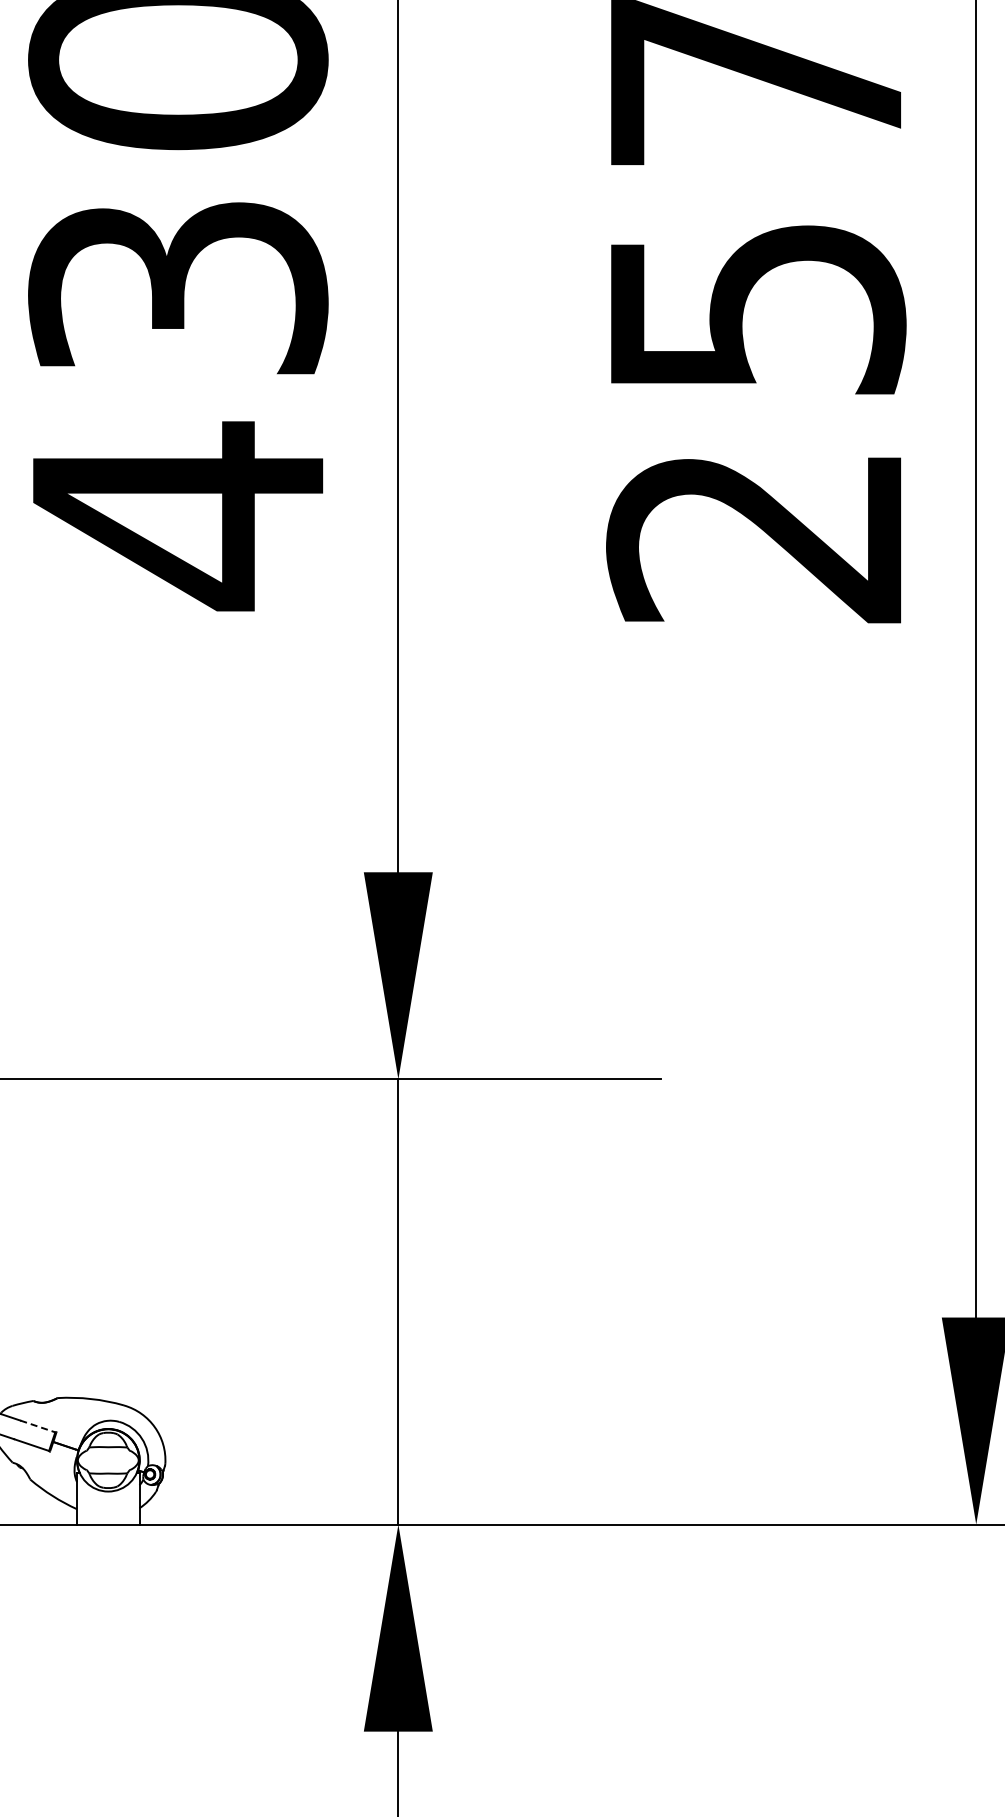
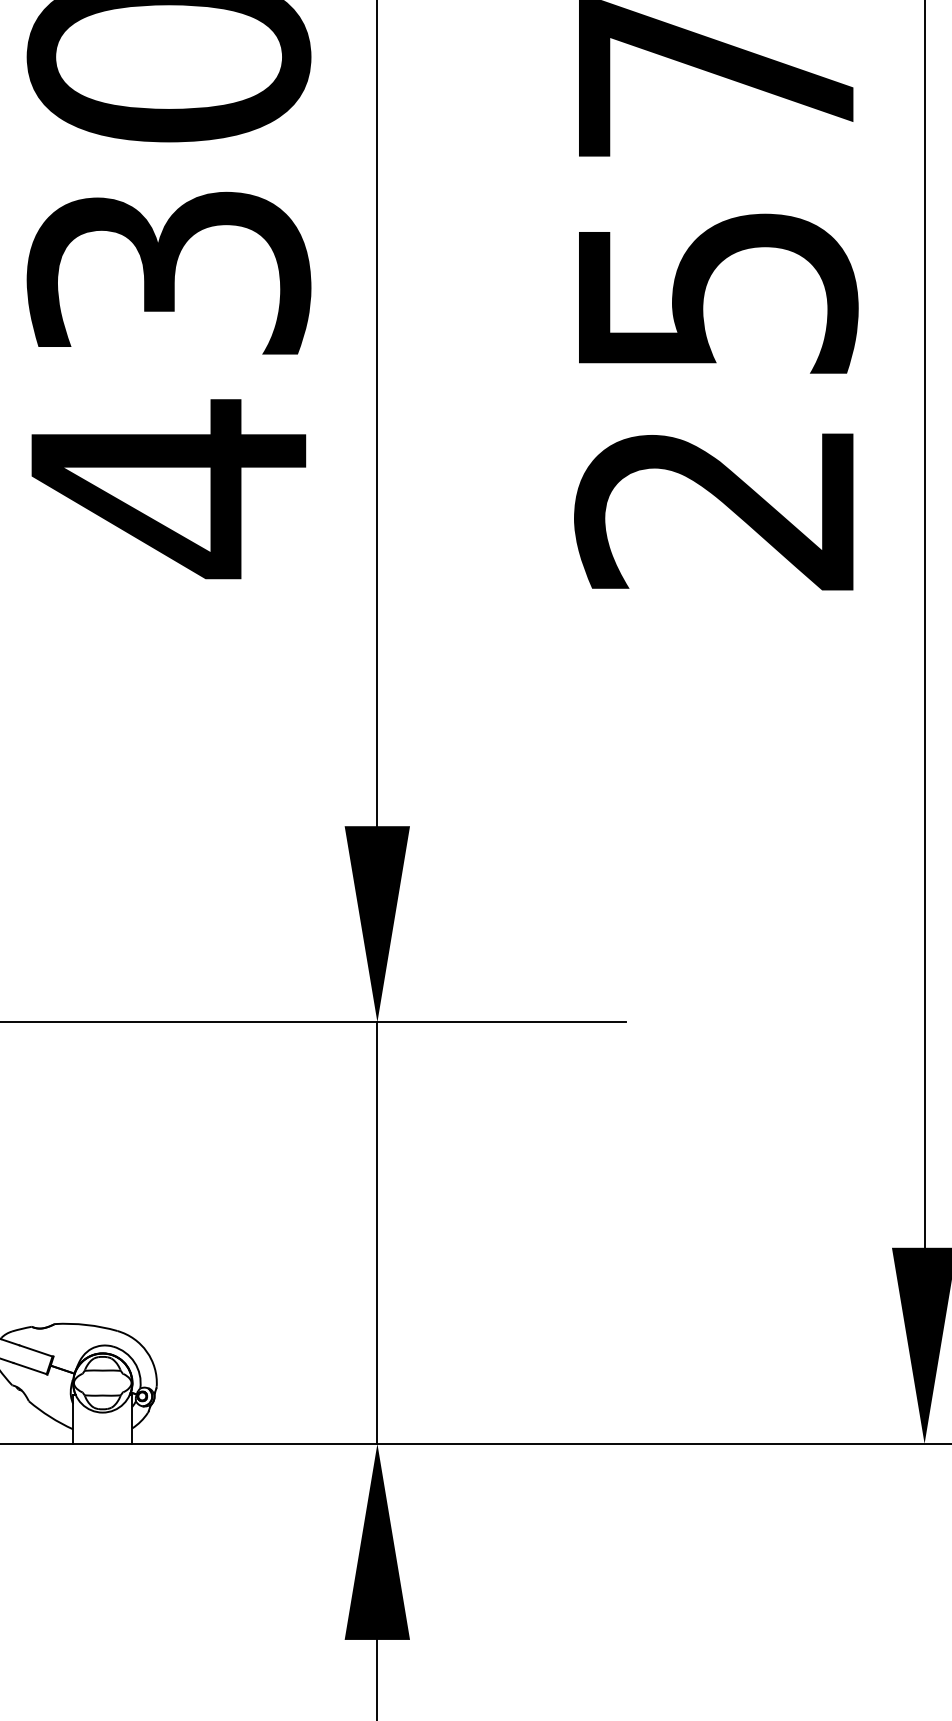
line: (38, 1426) -> (36, 1350), dashed -> solid

